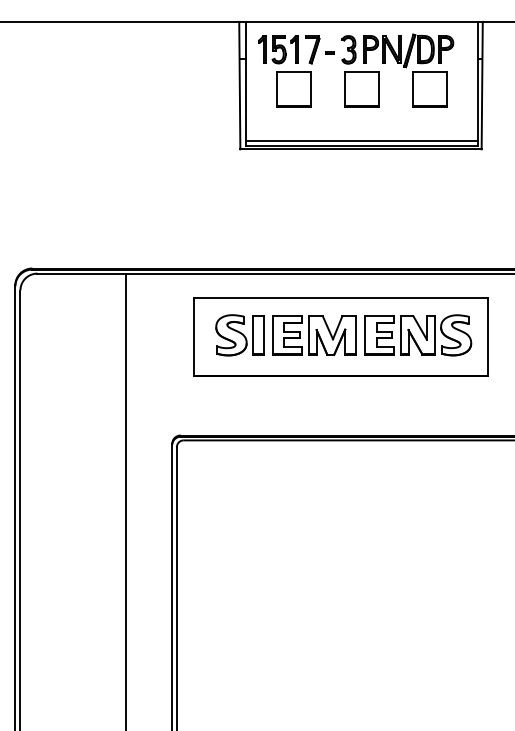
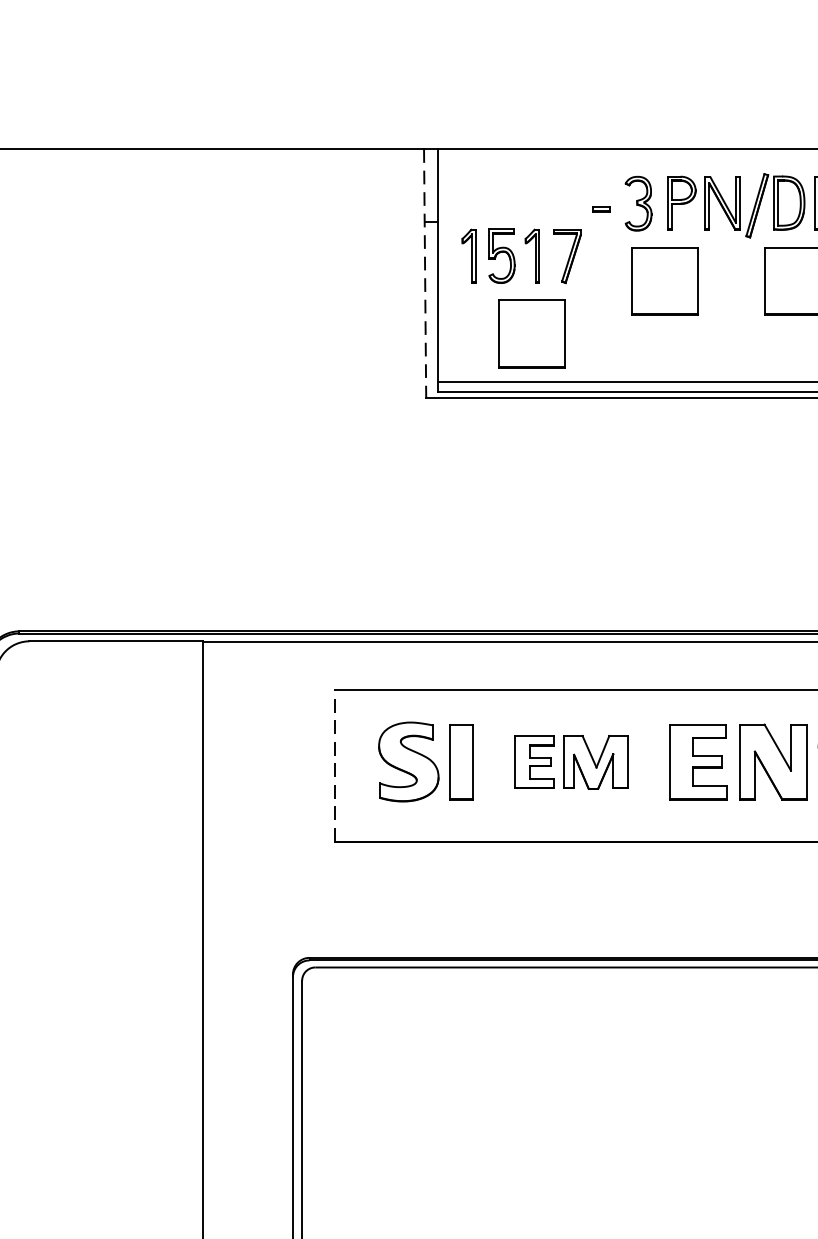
part: (289, 71) -> (522, 298), moved
line: (239, 85) -> (424, 273), solid -> dashed
part: (314, 335) -> (571, 762), size x0.7
line: (193, 337) -> (334, 766), solid -> dashed

